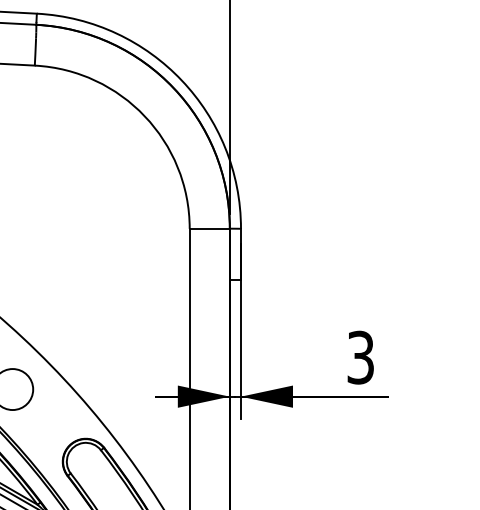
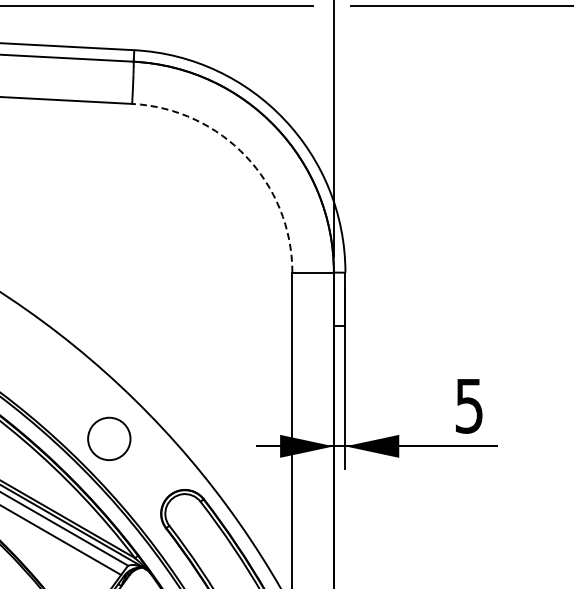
arc: (144, 116) -> (245, 156), solid -> dashed
text: (360, 357) -> (469, 405), 3 -> 5

